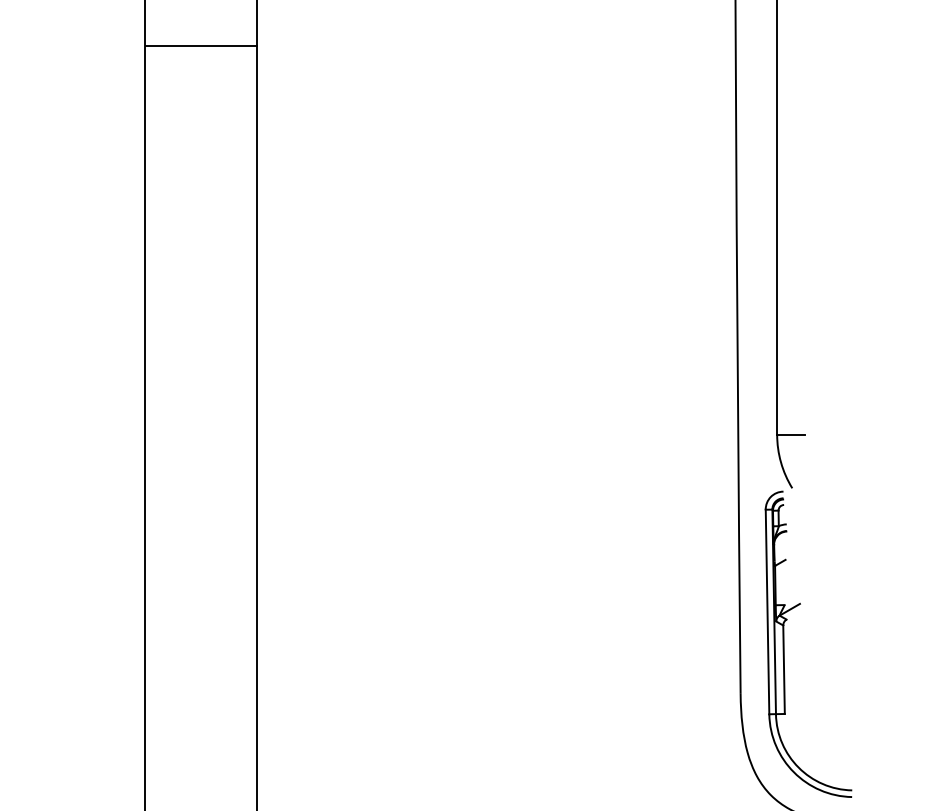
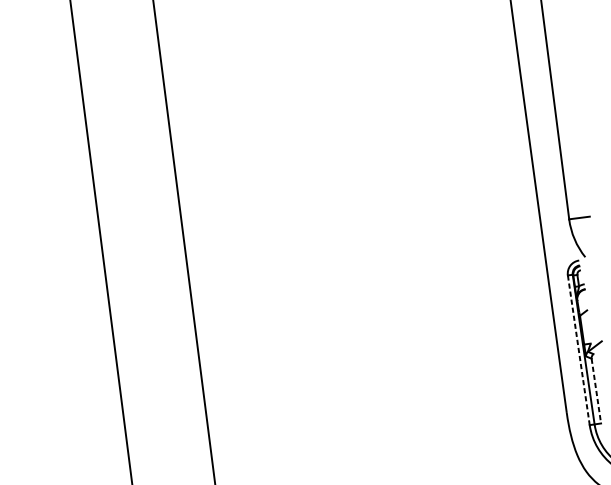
line: (767, 612) -> (578, 350), solid -> dashed
line: (784, 670) -> (596, 391), solid -> dashed

